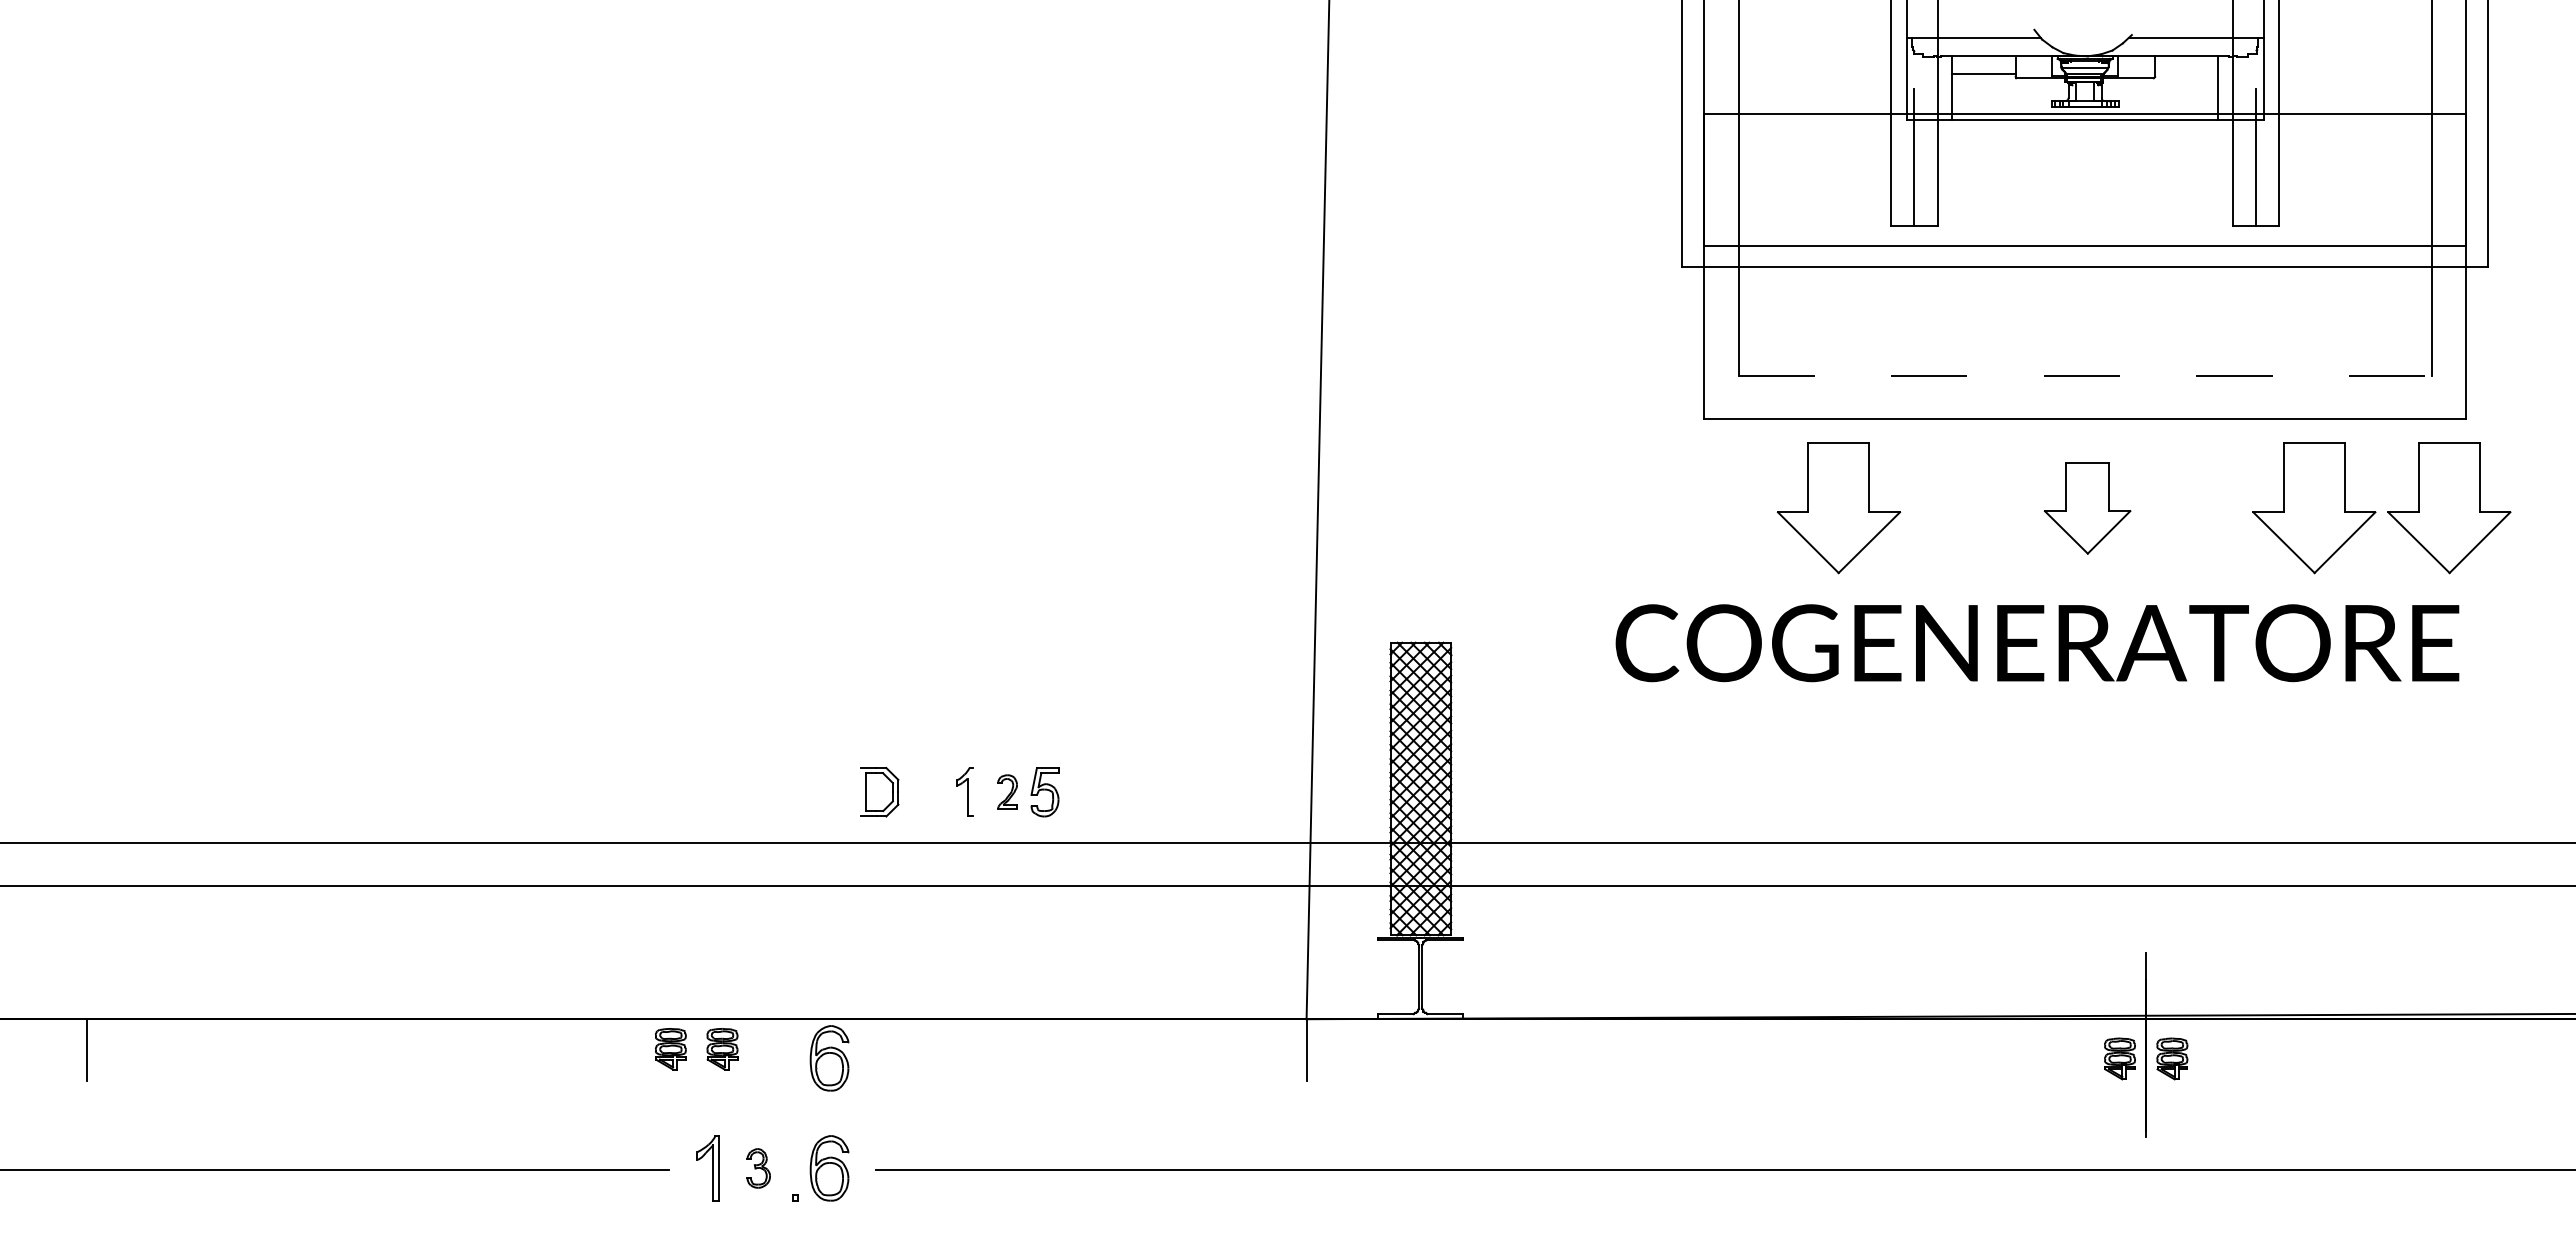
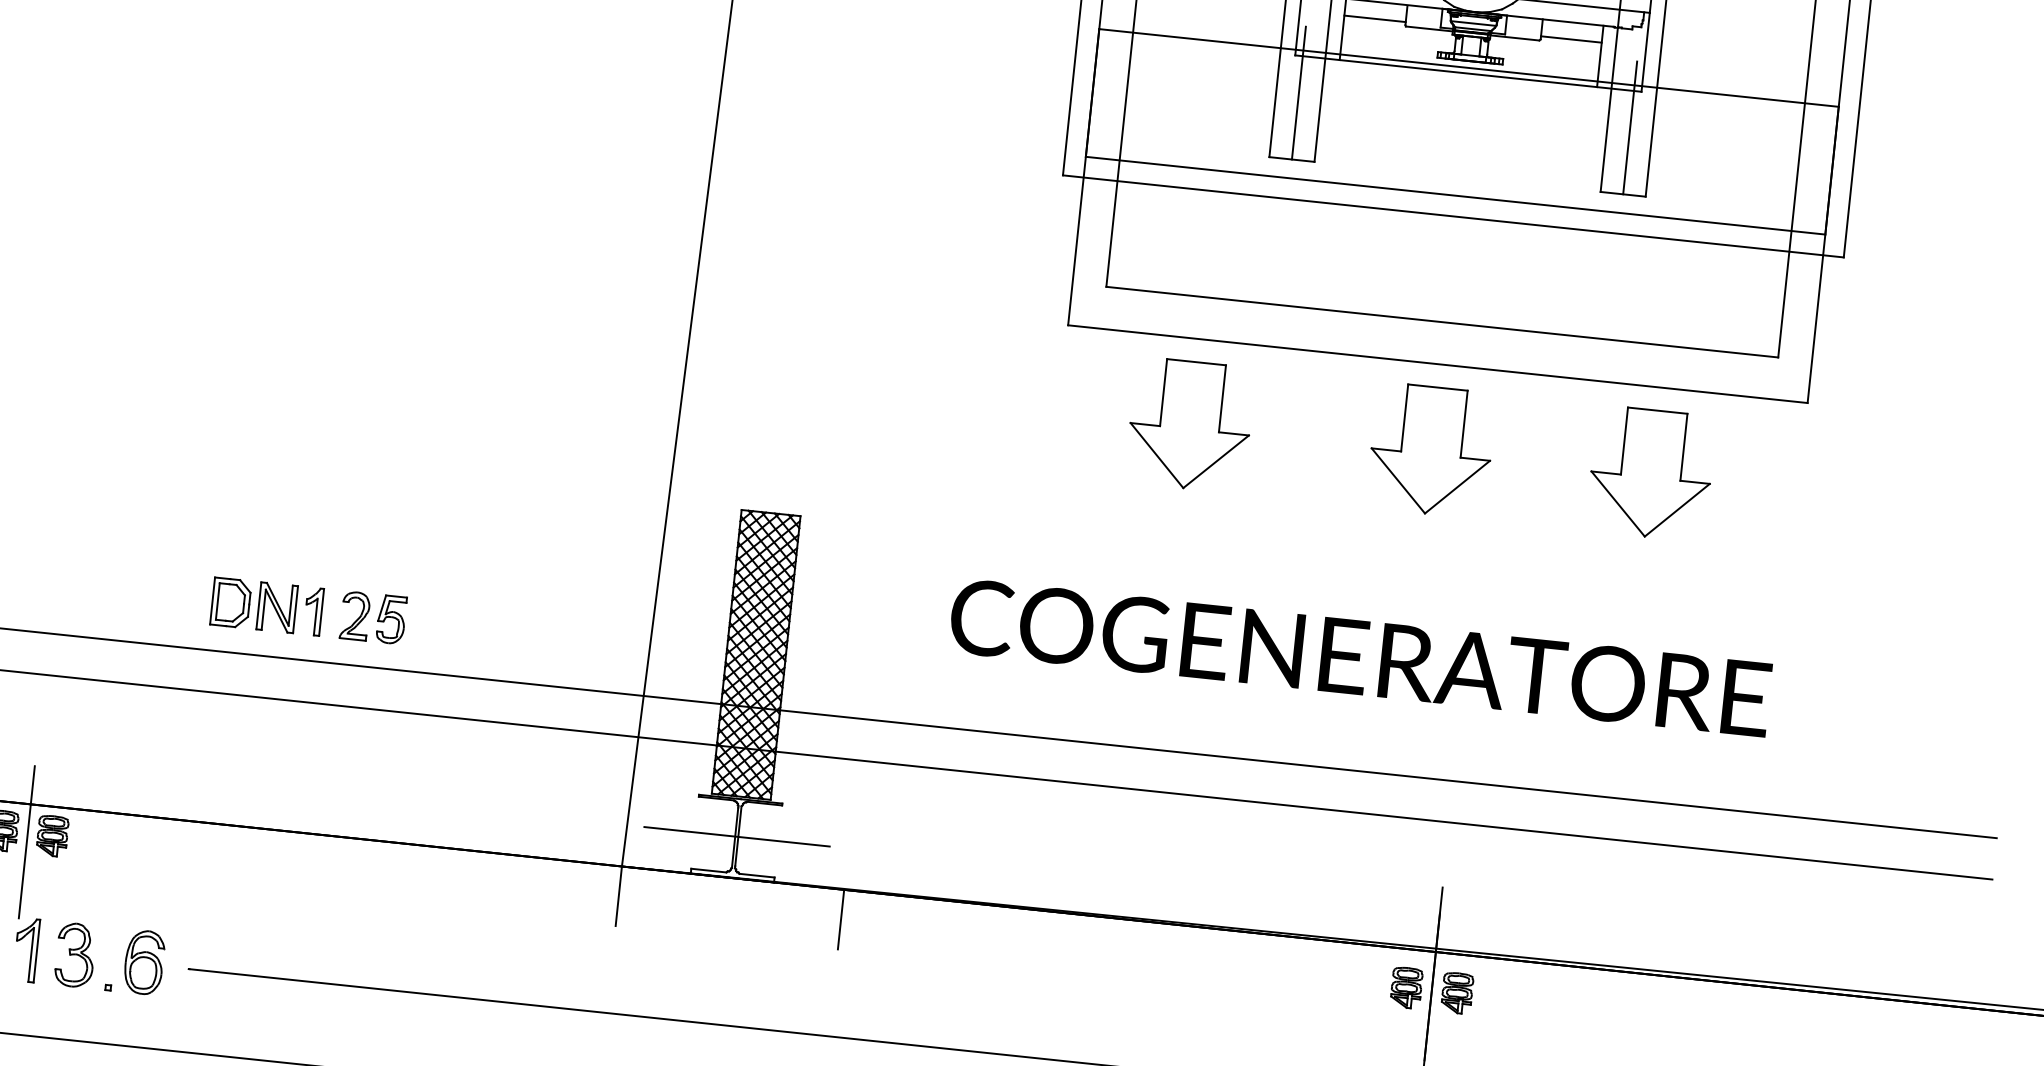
line: (2186, 73) -> (1571, 39), added
line: (2085, 375) -> (1442, 321), dashed -> solid
part: (2087, 508) -> (1431, 450), size x1.43
part: (2449, 508) -> (1782, 487), removed
text: (2037, 643) -> (1360, 658), moved
part: (1007, 791) -> (355, 615), size x1.43
line: (860, 792) -> (212, 601), added
part: (926, 792) -> (276, 607), added
line: (972, 792) -> (321, 612), added
line: (1420, 976) -> (736, 836), added
line: (1535, 1049) -> (840, 919), added
line: (696, 1057) -> (26, 841), added
part: (829, 1058) -> (155, 855), removed
part: (758, 1168) -> (75, 955), size x1.67

